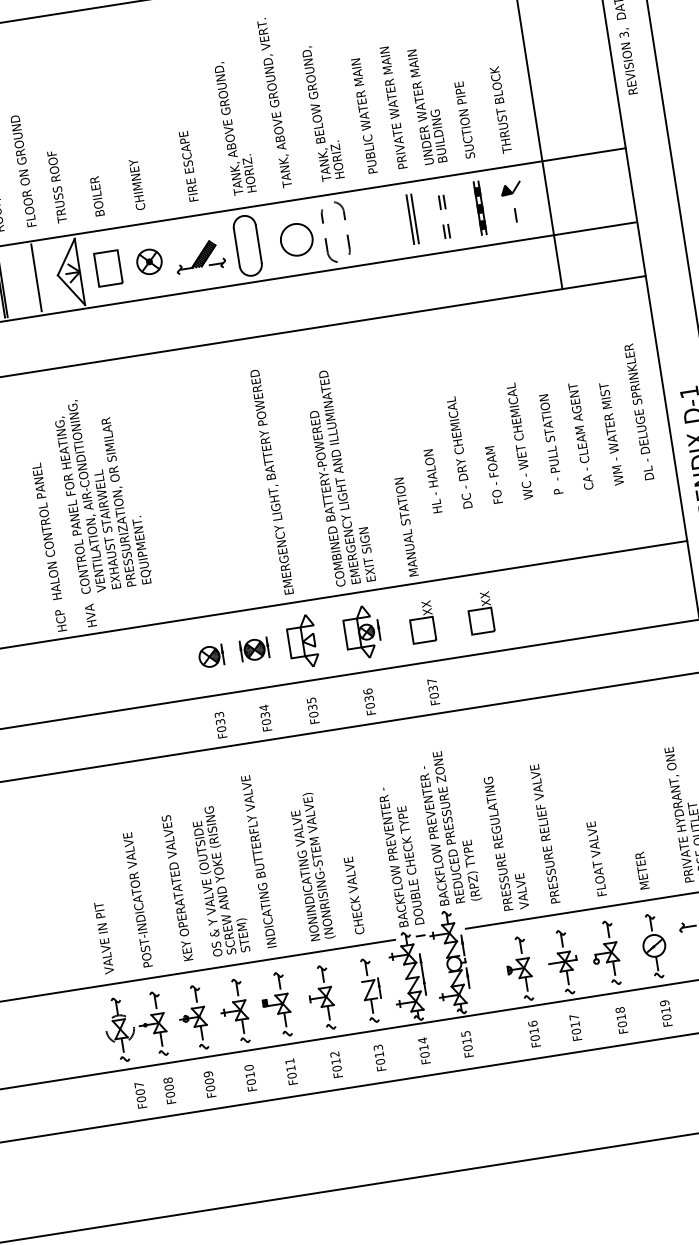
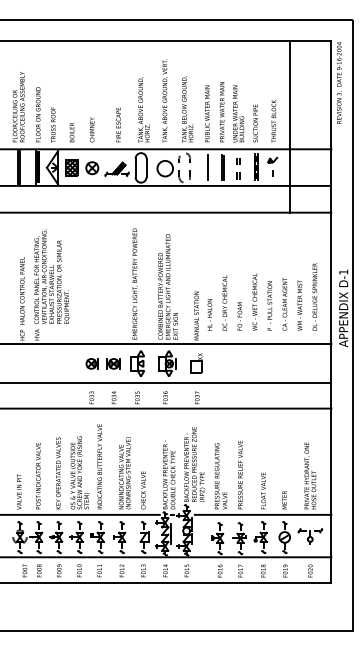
line: (381, 224) -> (207, 167), added
hatch: (107, 269) -> (71, 168), added
hatch: (40, 275) -> (38, 166), added
text: (533, 427) -> (262, 296), moved
part: (479, 613) -> (225, 363), removed

